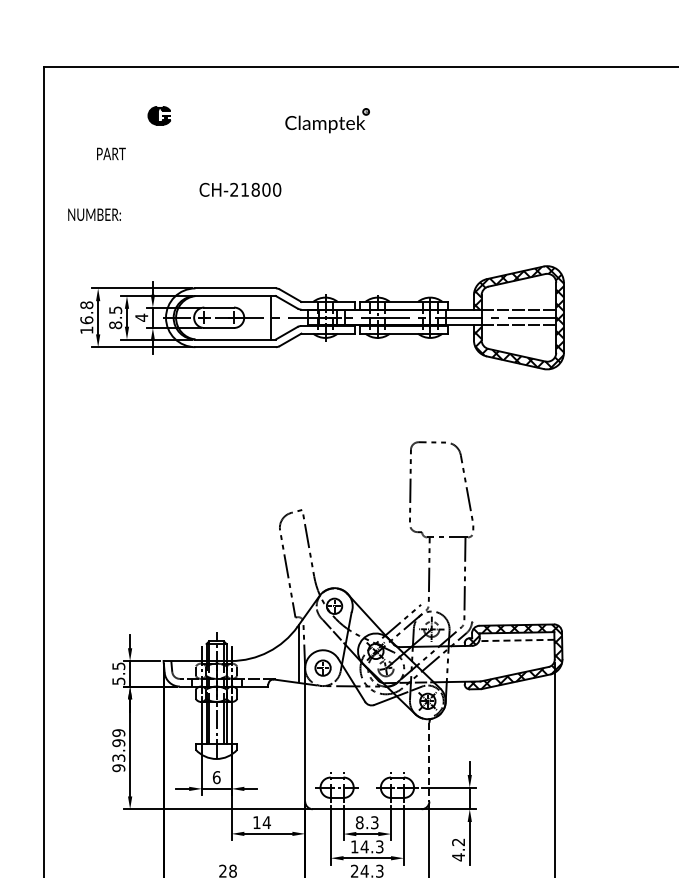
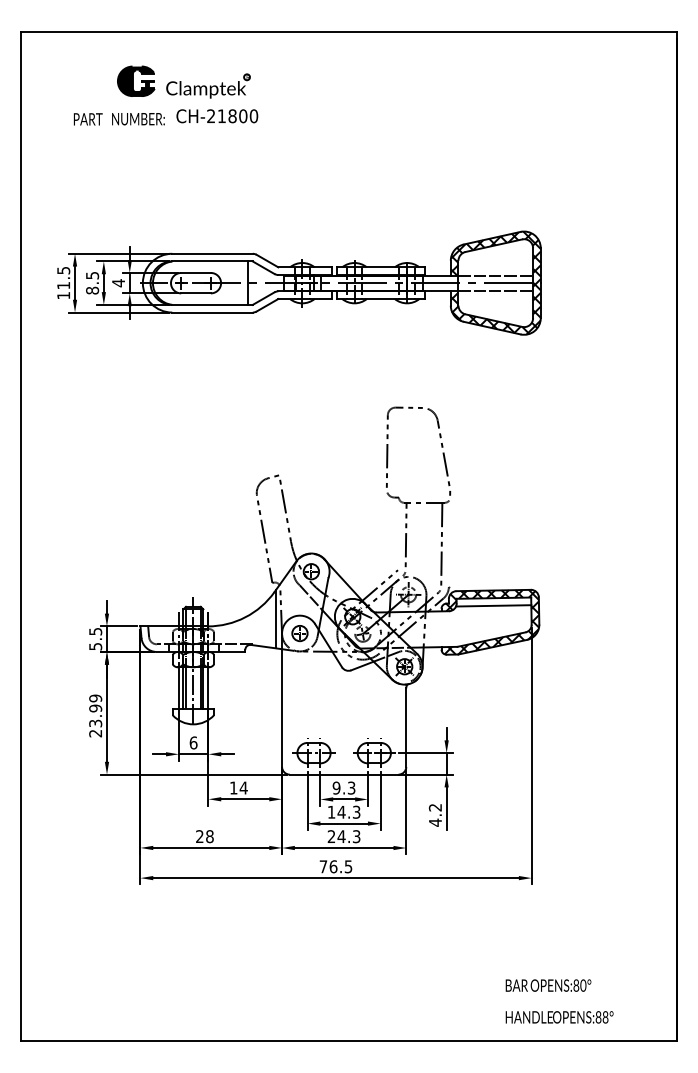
part: (159, 115) -> (136, 80), size x1.67
part: (327, 120) -> (208, 85), moved
text: (240, 190) -> (217, 116), moved
text: (94, 215) -> (138, 119), moved
text: (86, 312) -> (63, 277), 16.8 -> 11.5
line: (516, 640) -> (493, 605), dashed -> solid
line: (429, 763) -> (406, 728), dashed -> solid
text: (118, 768) -> (95, 733), 93.99 -> 23.99
text: (359, 822) -> (336, 787), 8.3 -> 9.3

